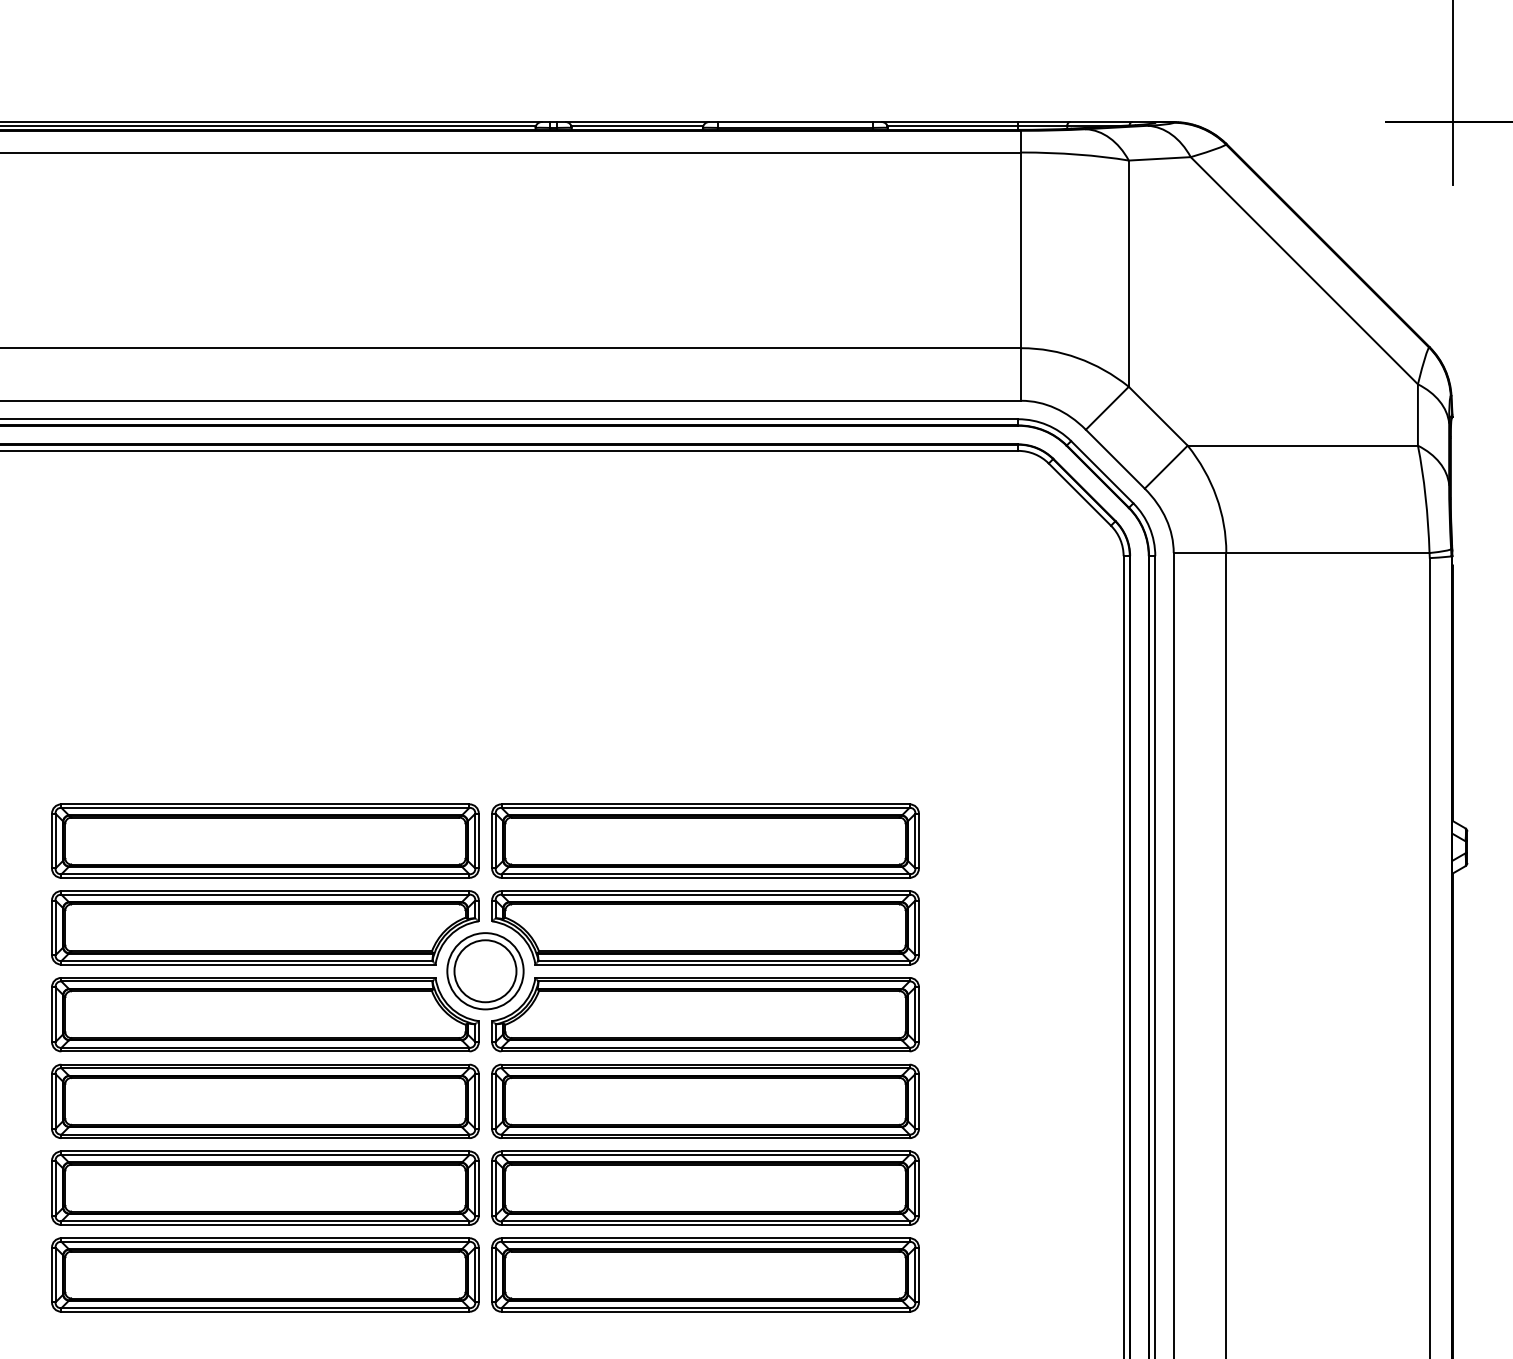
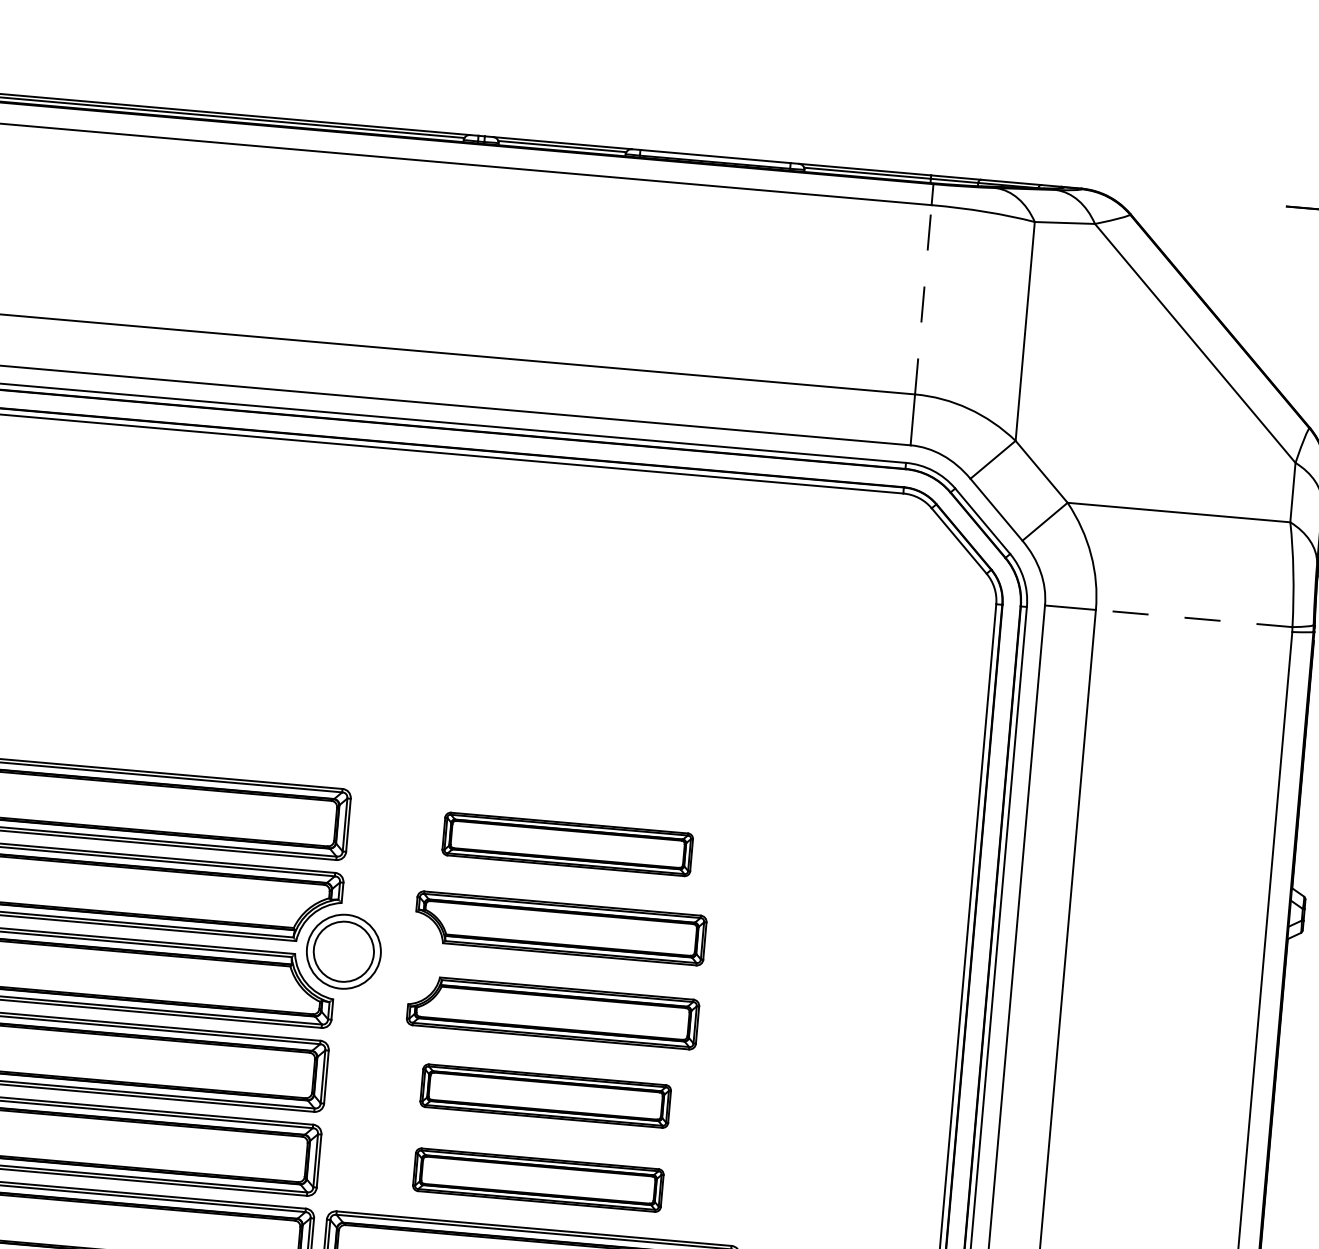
line: (1021, 250) -> (923, 299), solid -> dashed
line: (1327, 553) -> (1193, 618), solid -> dashed
part: (705, 840) -> (567, 843), size x0.6
part: (705, 927) -> (560, 928), size x0.7
part: (705, 1014) -> (553, 1012), size x0.7
part: (705, 1100) -> (545, 1095), size x0.6
part: (705, 1187) -> (538, 1179), size x0.6

